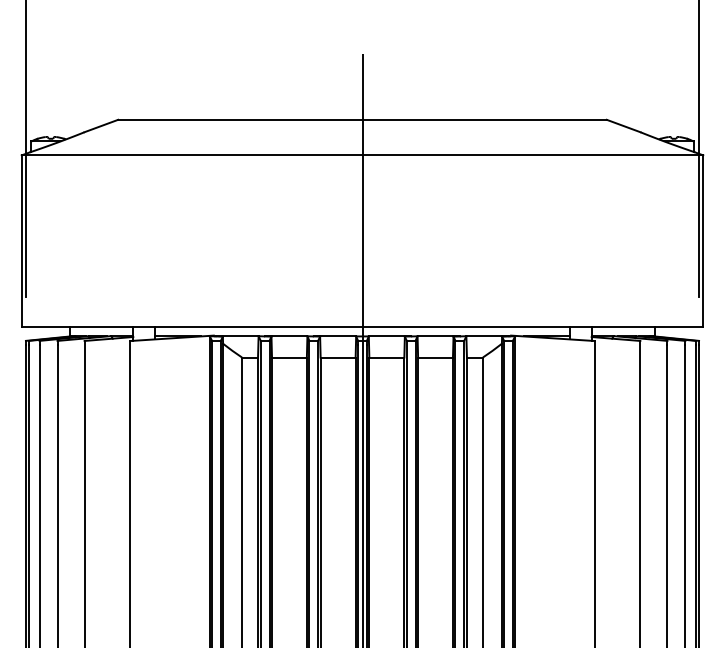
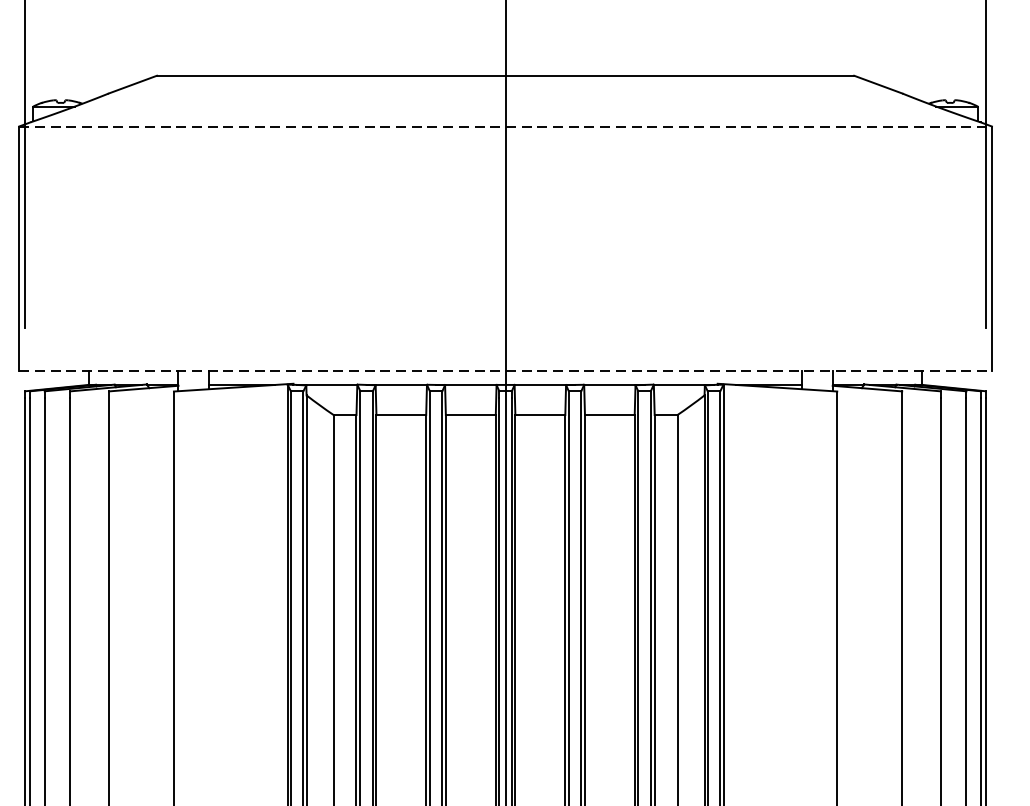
line: (362, 155) -> (505, 126), solid -> dashed
line: (362, 326) -> (505, 370), solid -> dashed

